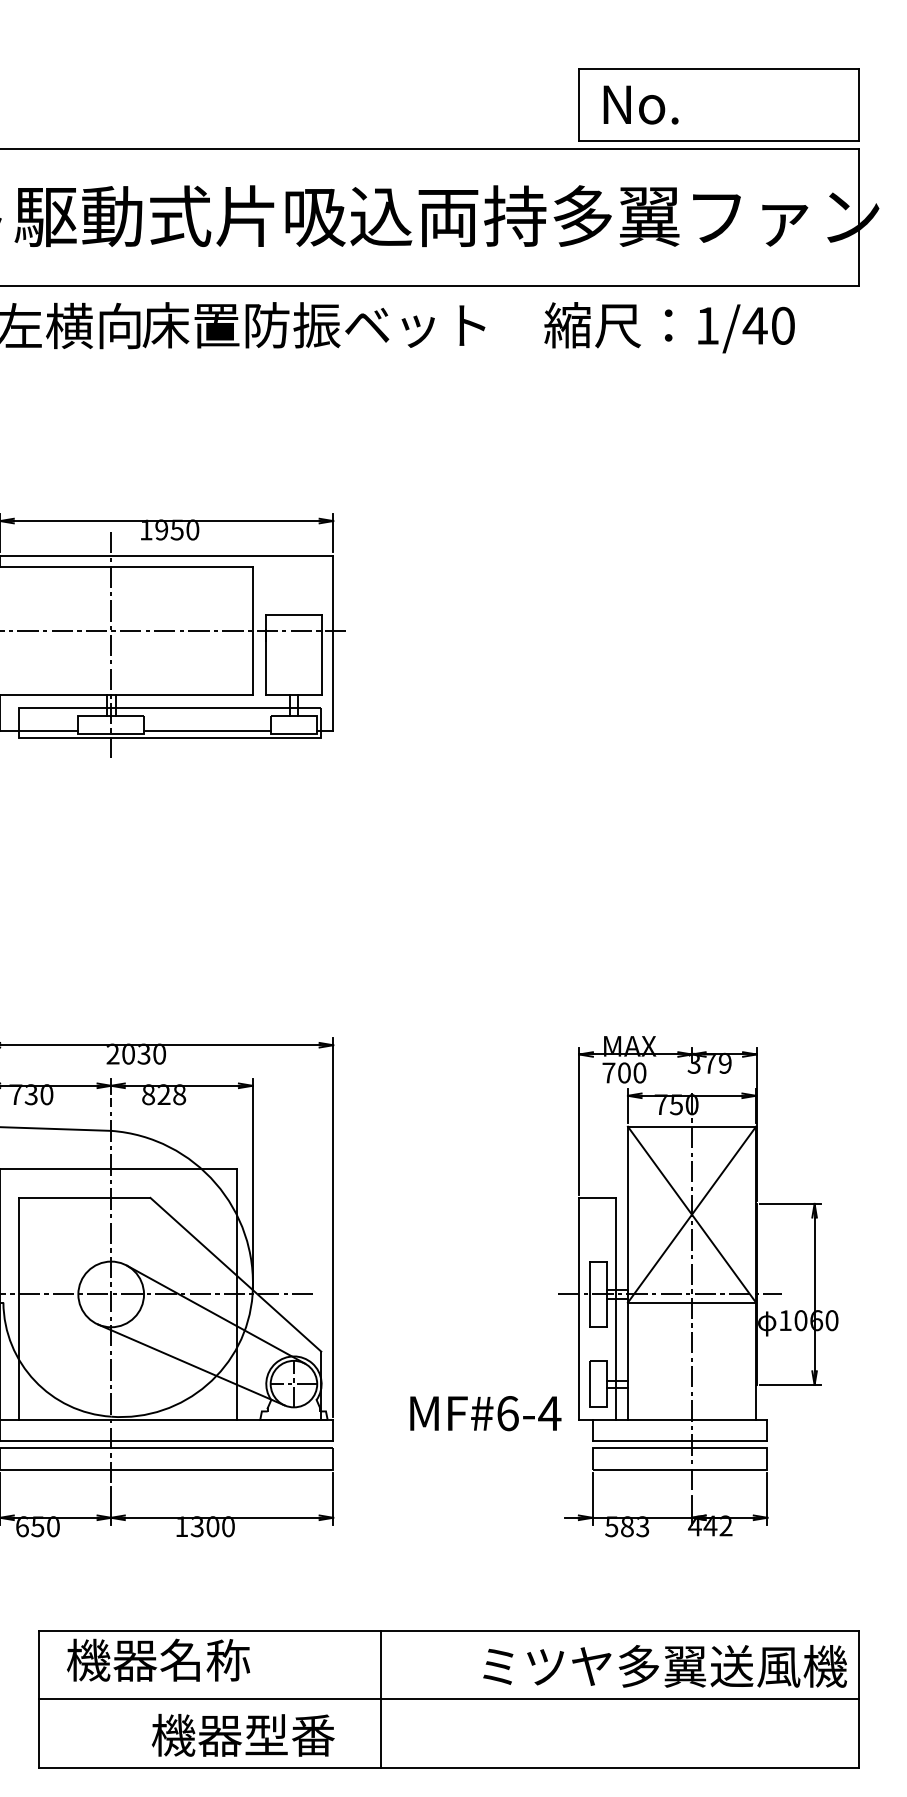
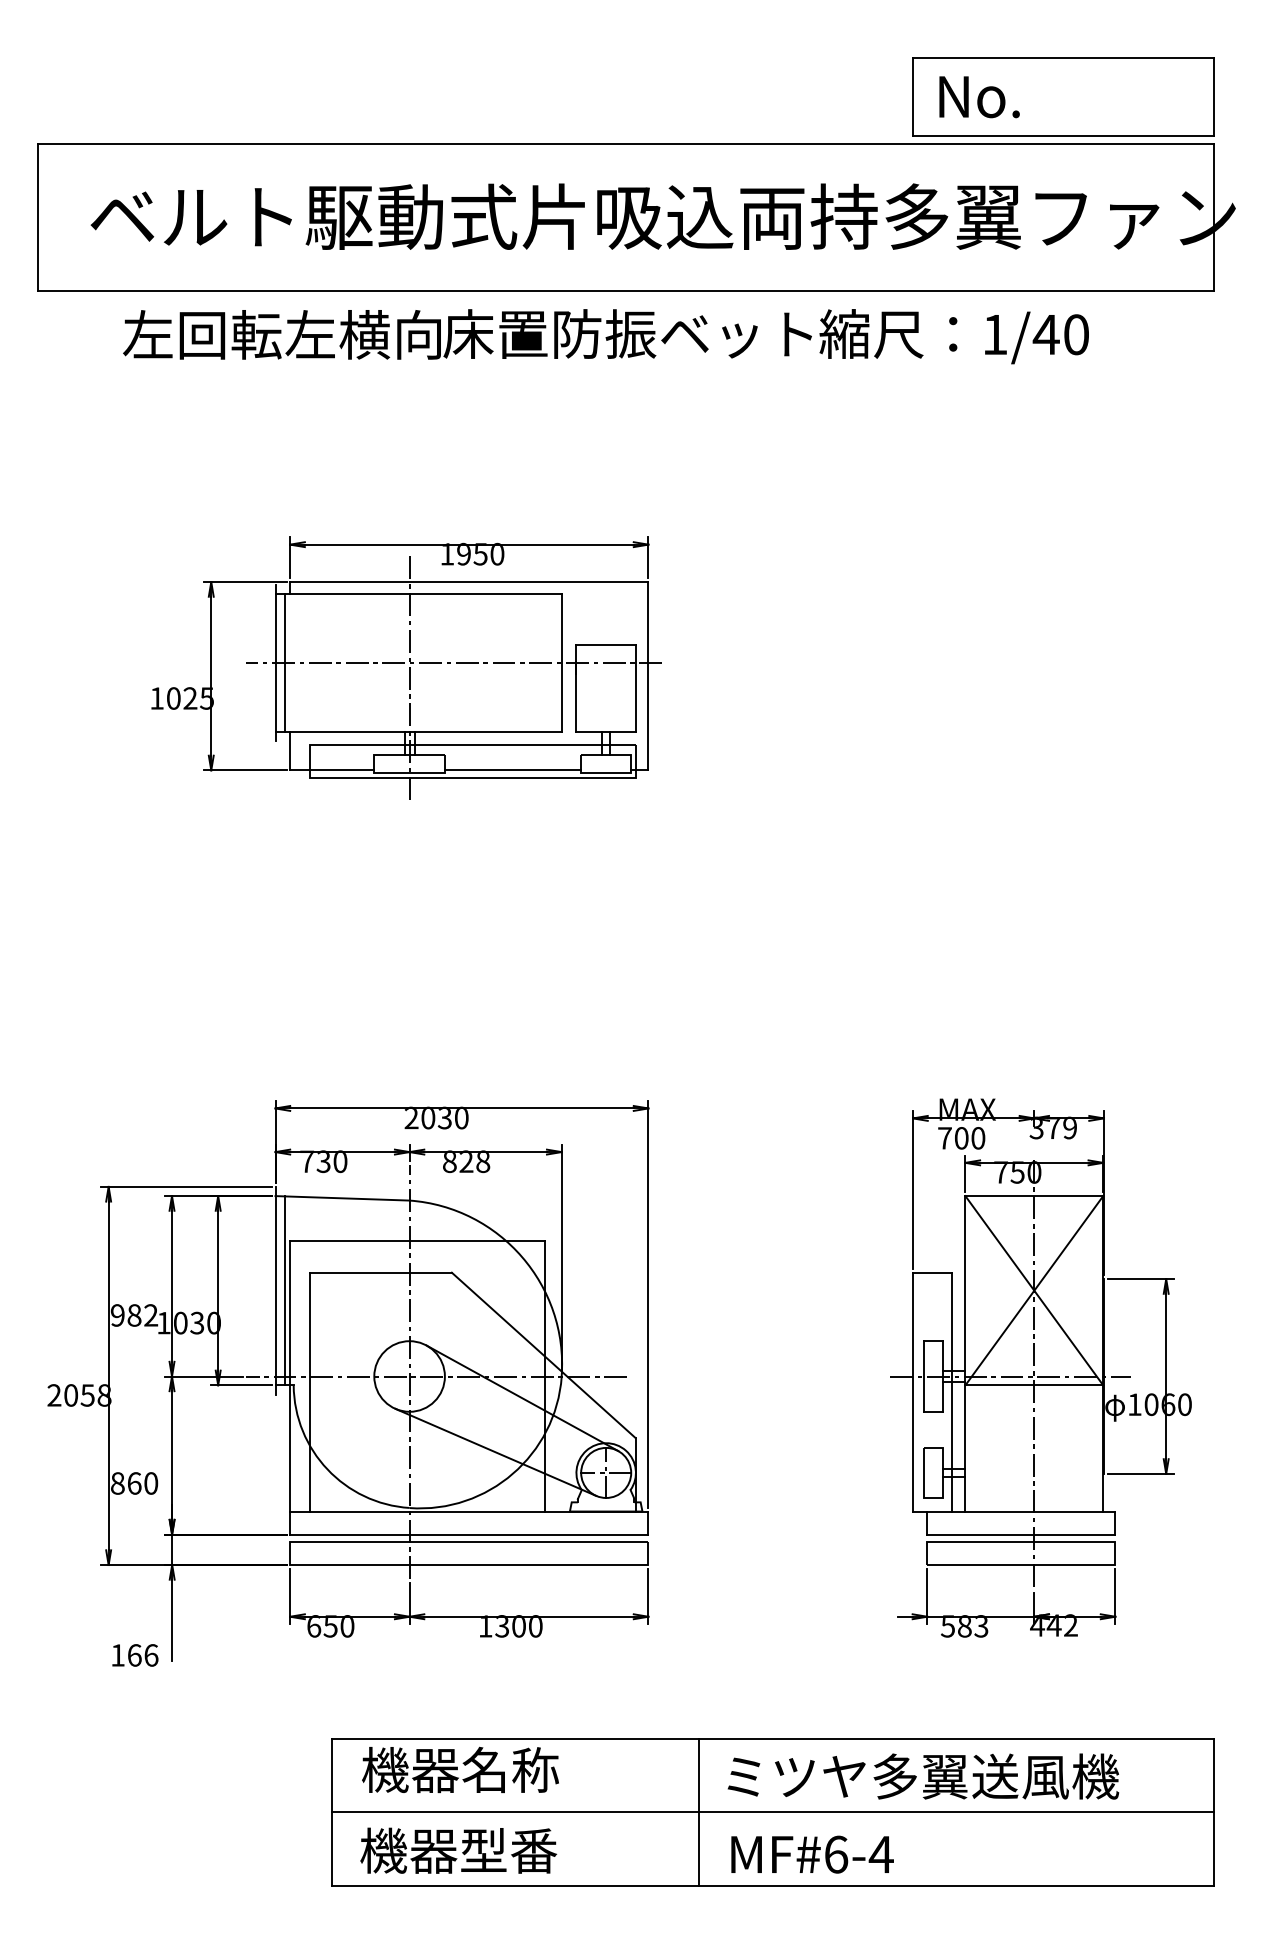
text: (668, 327) -> (953, 336), moved
text: (485, 1413) -> (812, 1854), moved
text: (665, 1666) -> (923, 1776), moved
text: (243, 1735) -> (458, 1850), moved

